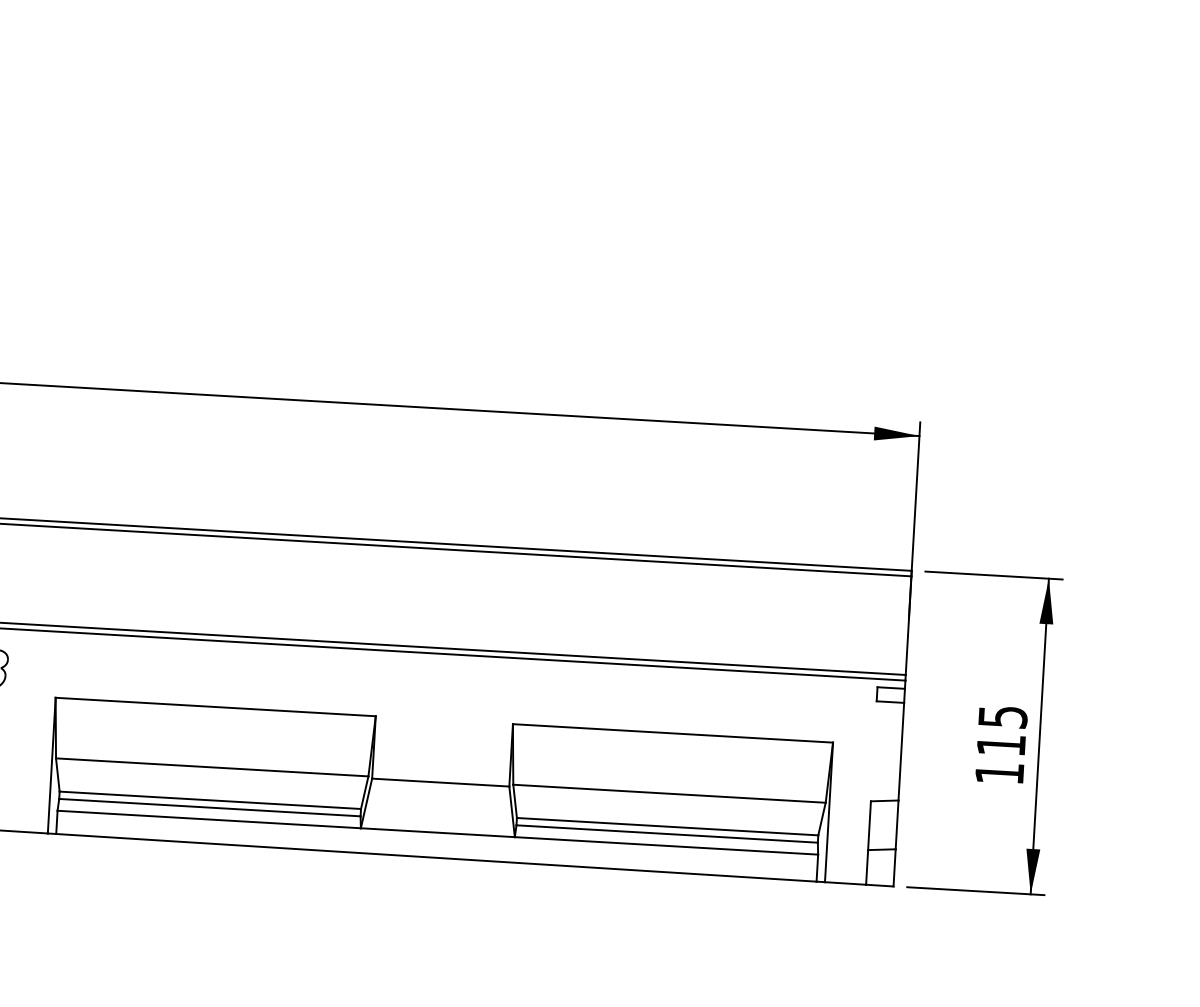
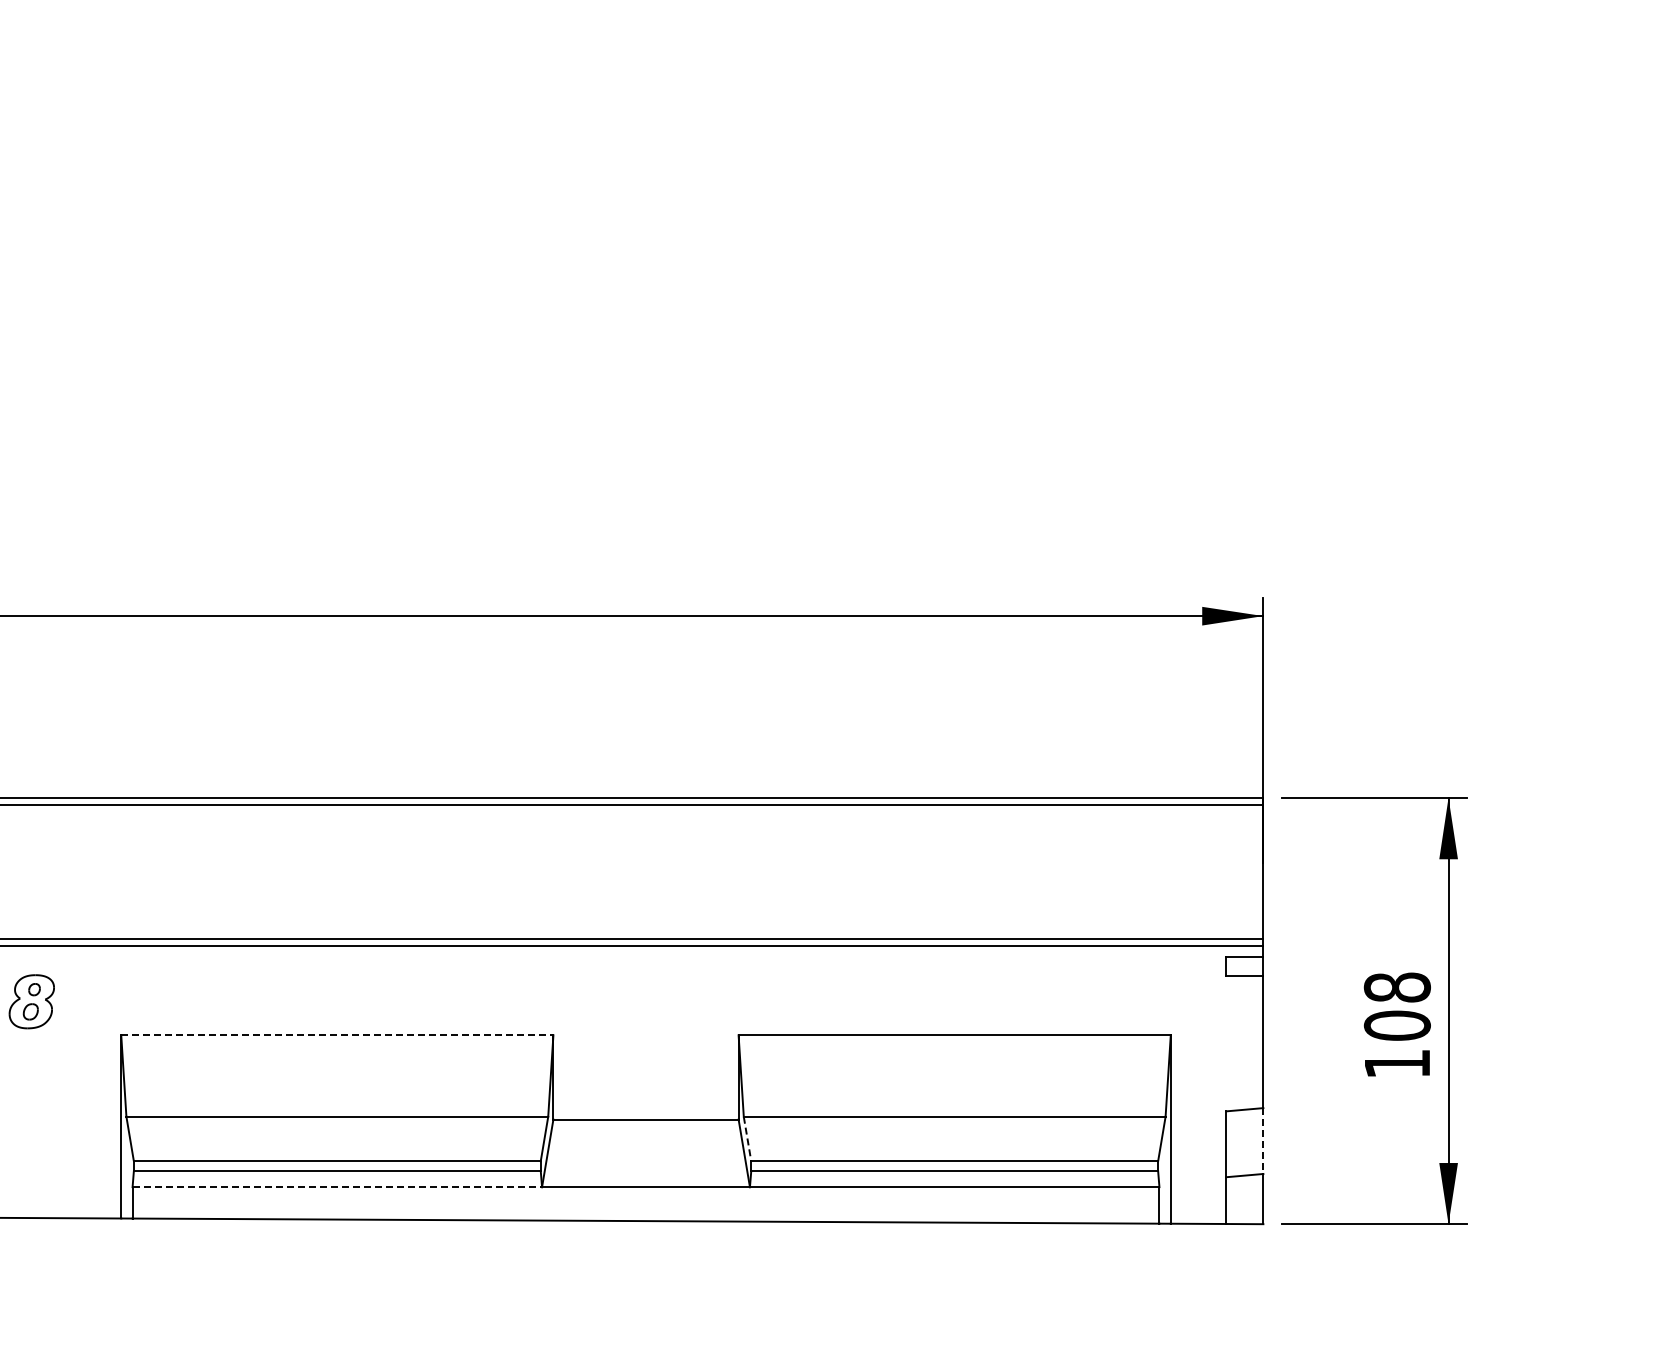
line: (215, 707) -> (337, 1035), solid -> dashed
text: (1001, 730) -> (1396, 1006), 115 -> 108
line: (515, 801) -> (747, 1139), solid -> dashed
line: (209, 819) -> (337, 1187), solid -> dashed
line: (897, 825) -> (1263, 1141), solid -> dashed

